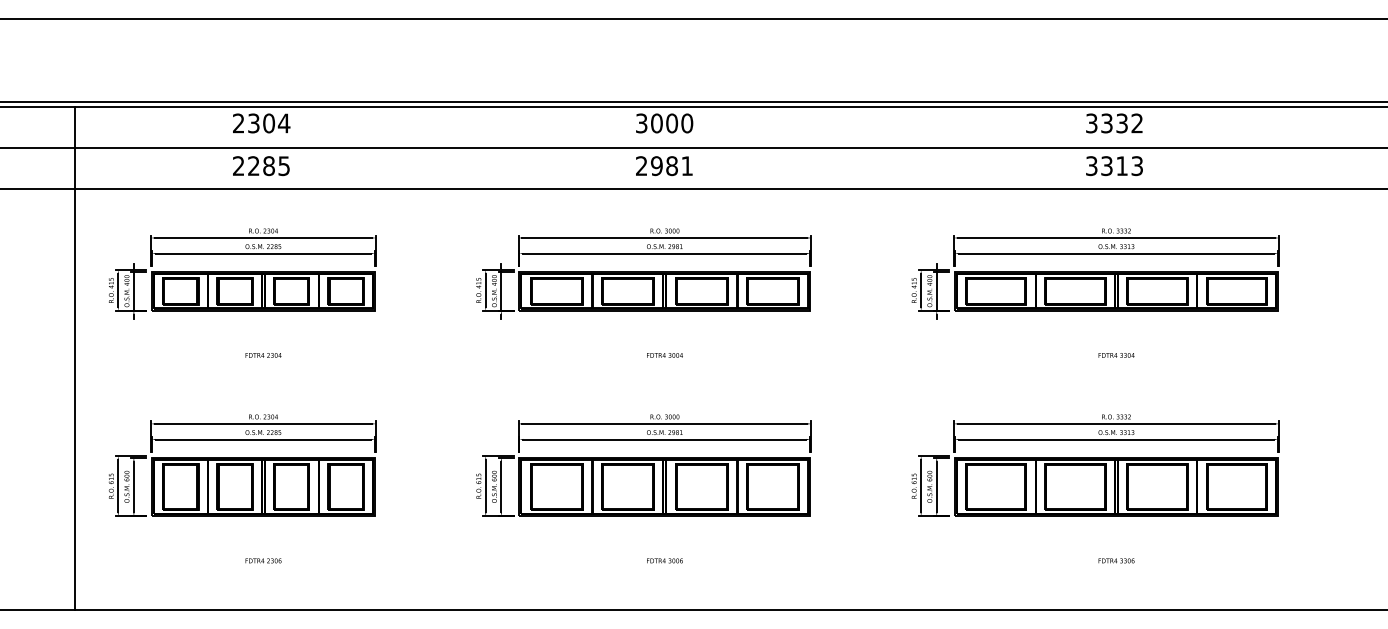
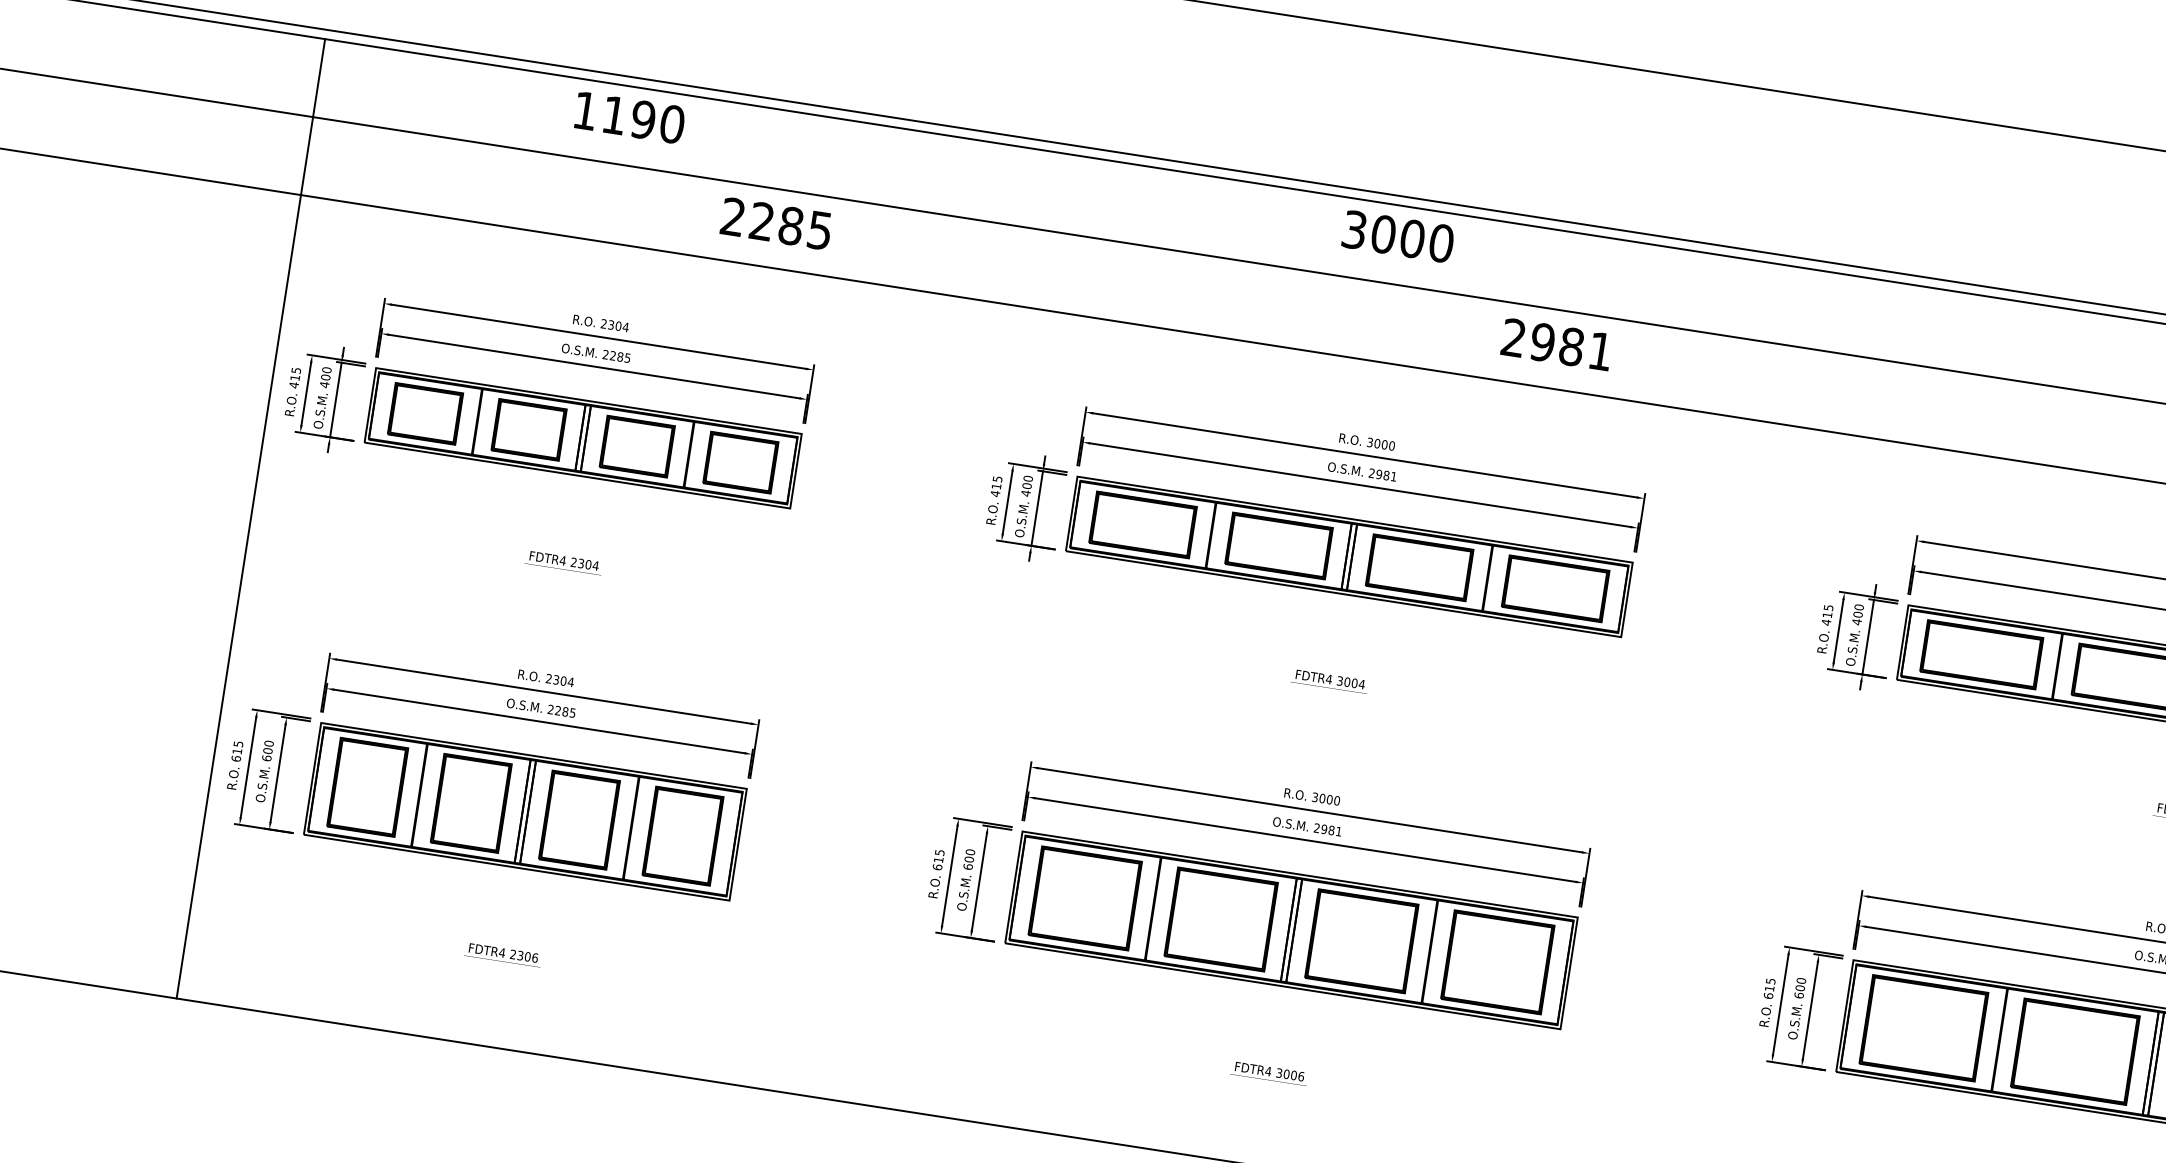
text: (261, 123) -> (628, 117), 2304 -> 1190
text: (261, 166) -> (776, 224), moved
text: (664, 166) -> (1557, 345), moved
line: (74, 358) -> (250, 518), moved

